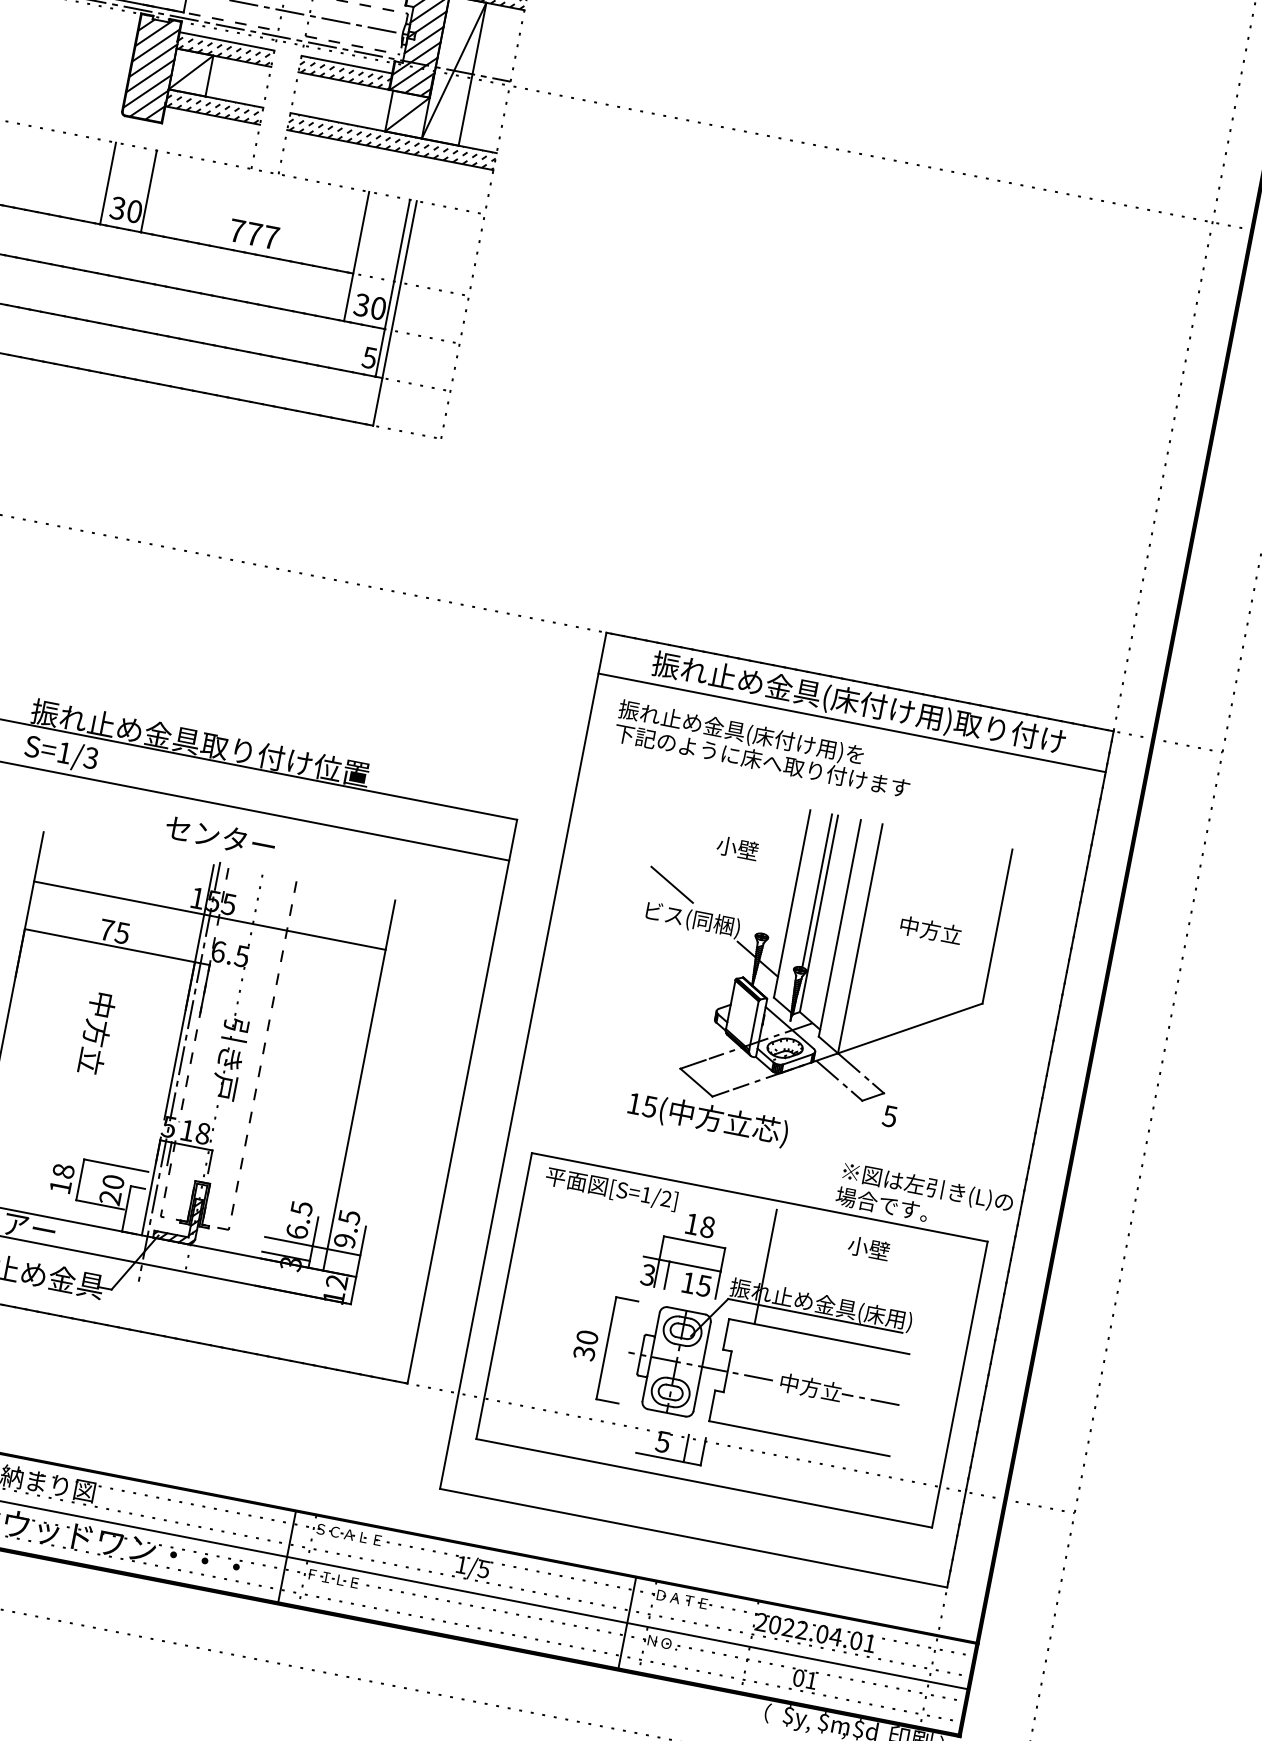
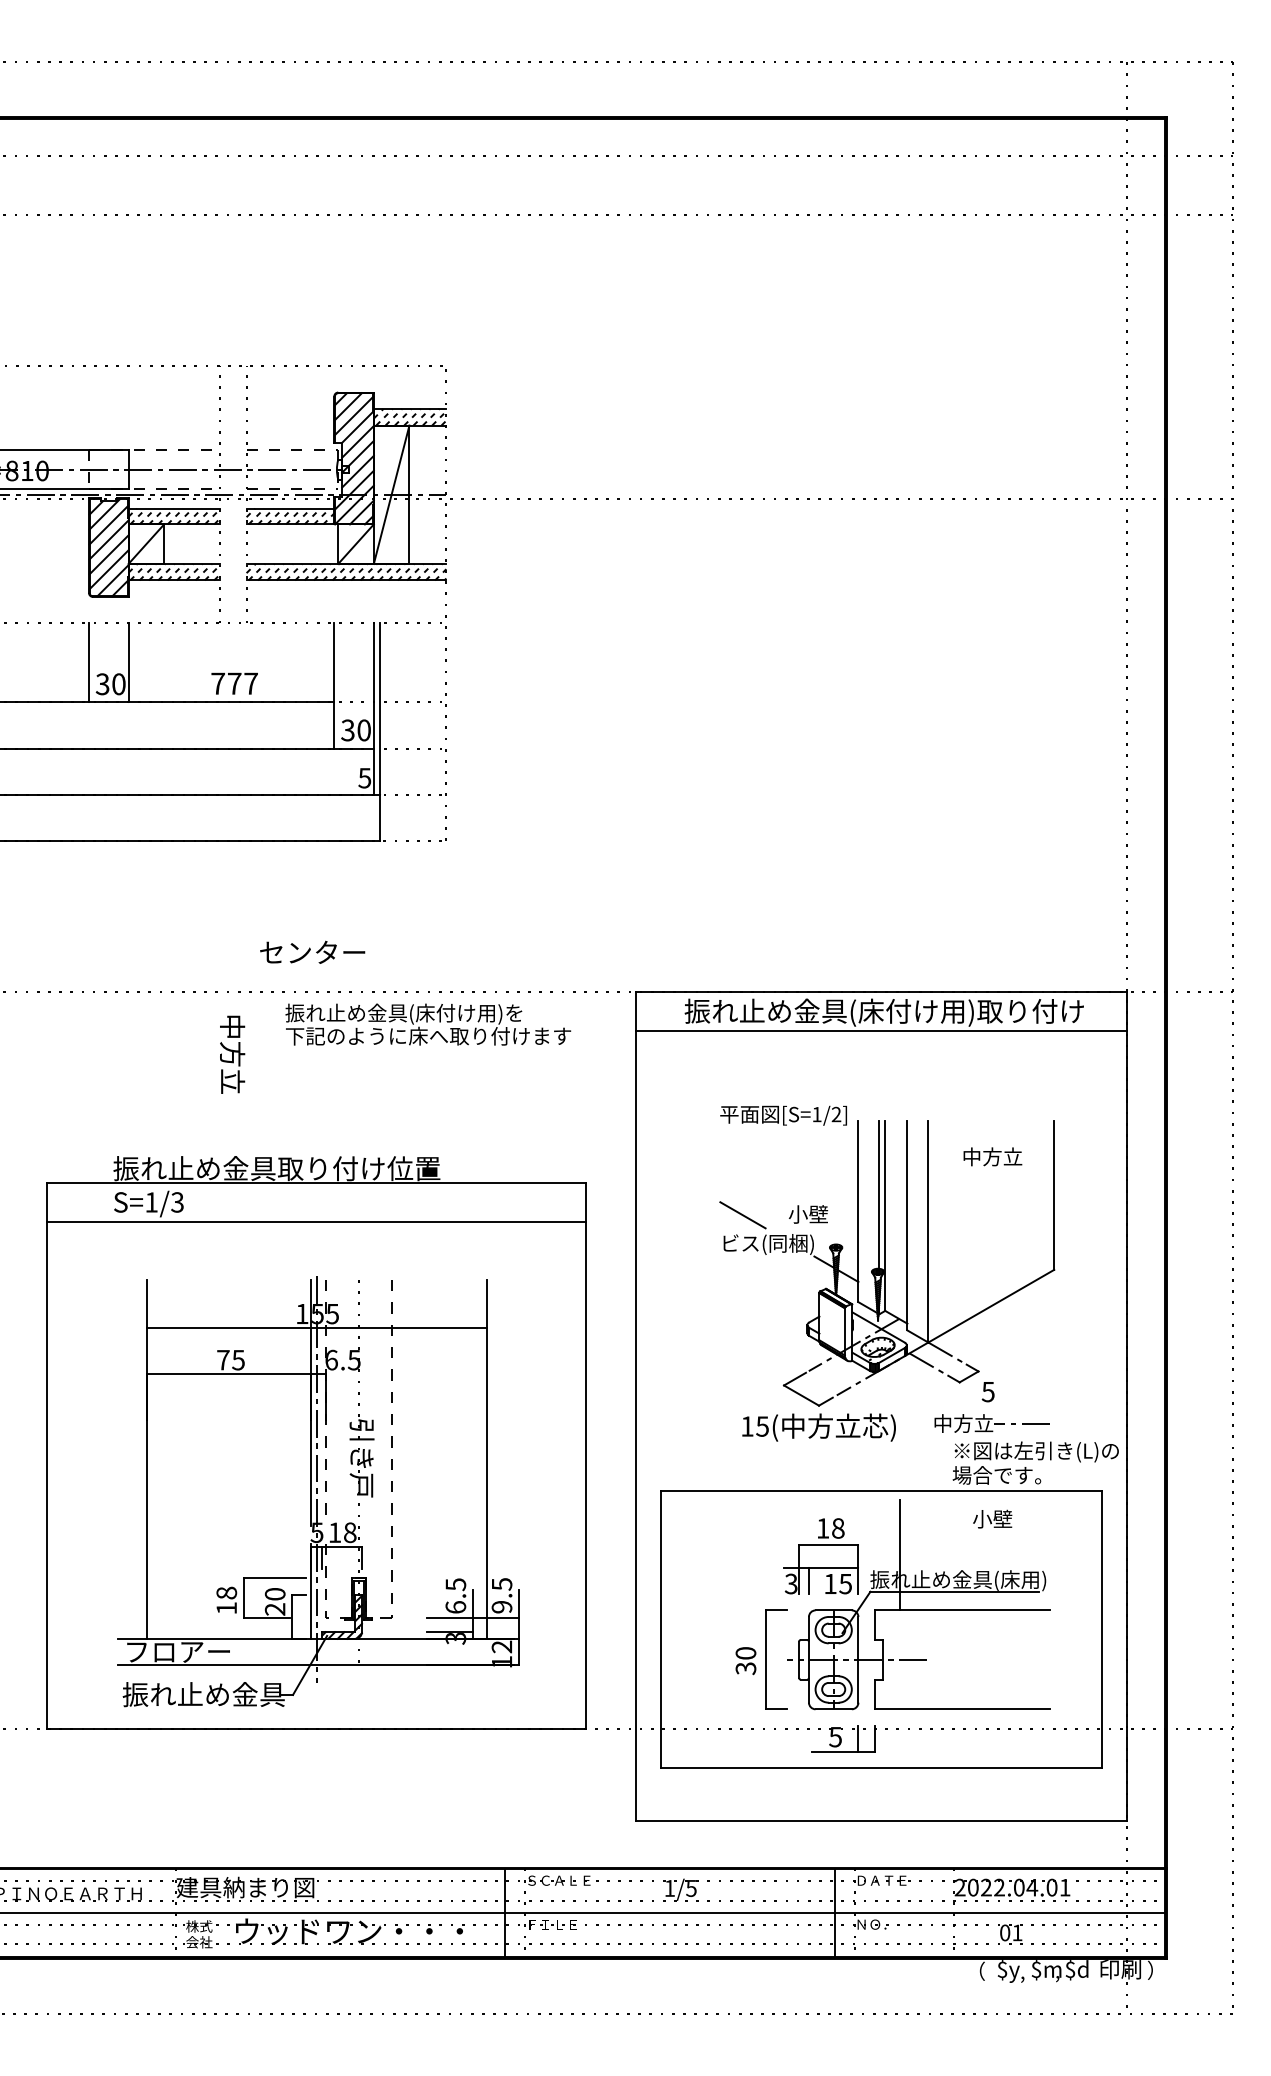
text: (764, 748) -> (428, 1024), moved
text: (220, 835) -> (312, 951), moved
text: (737, 848) -> (808, 1214), moved
text: (930, 929) -> (992, 1156), moved
text: (96, 1033) -> (232, 1054), moved
text: (611, 1189) -> (783, 1115), moved
part: (839, 1393) -> (991, 1423), moved

